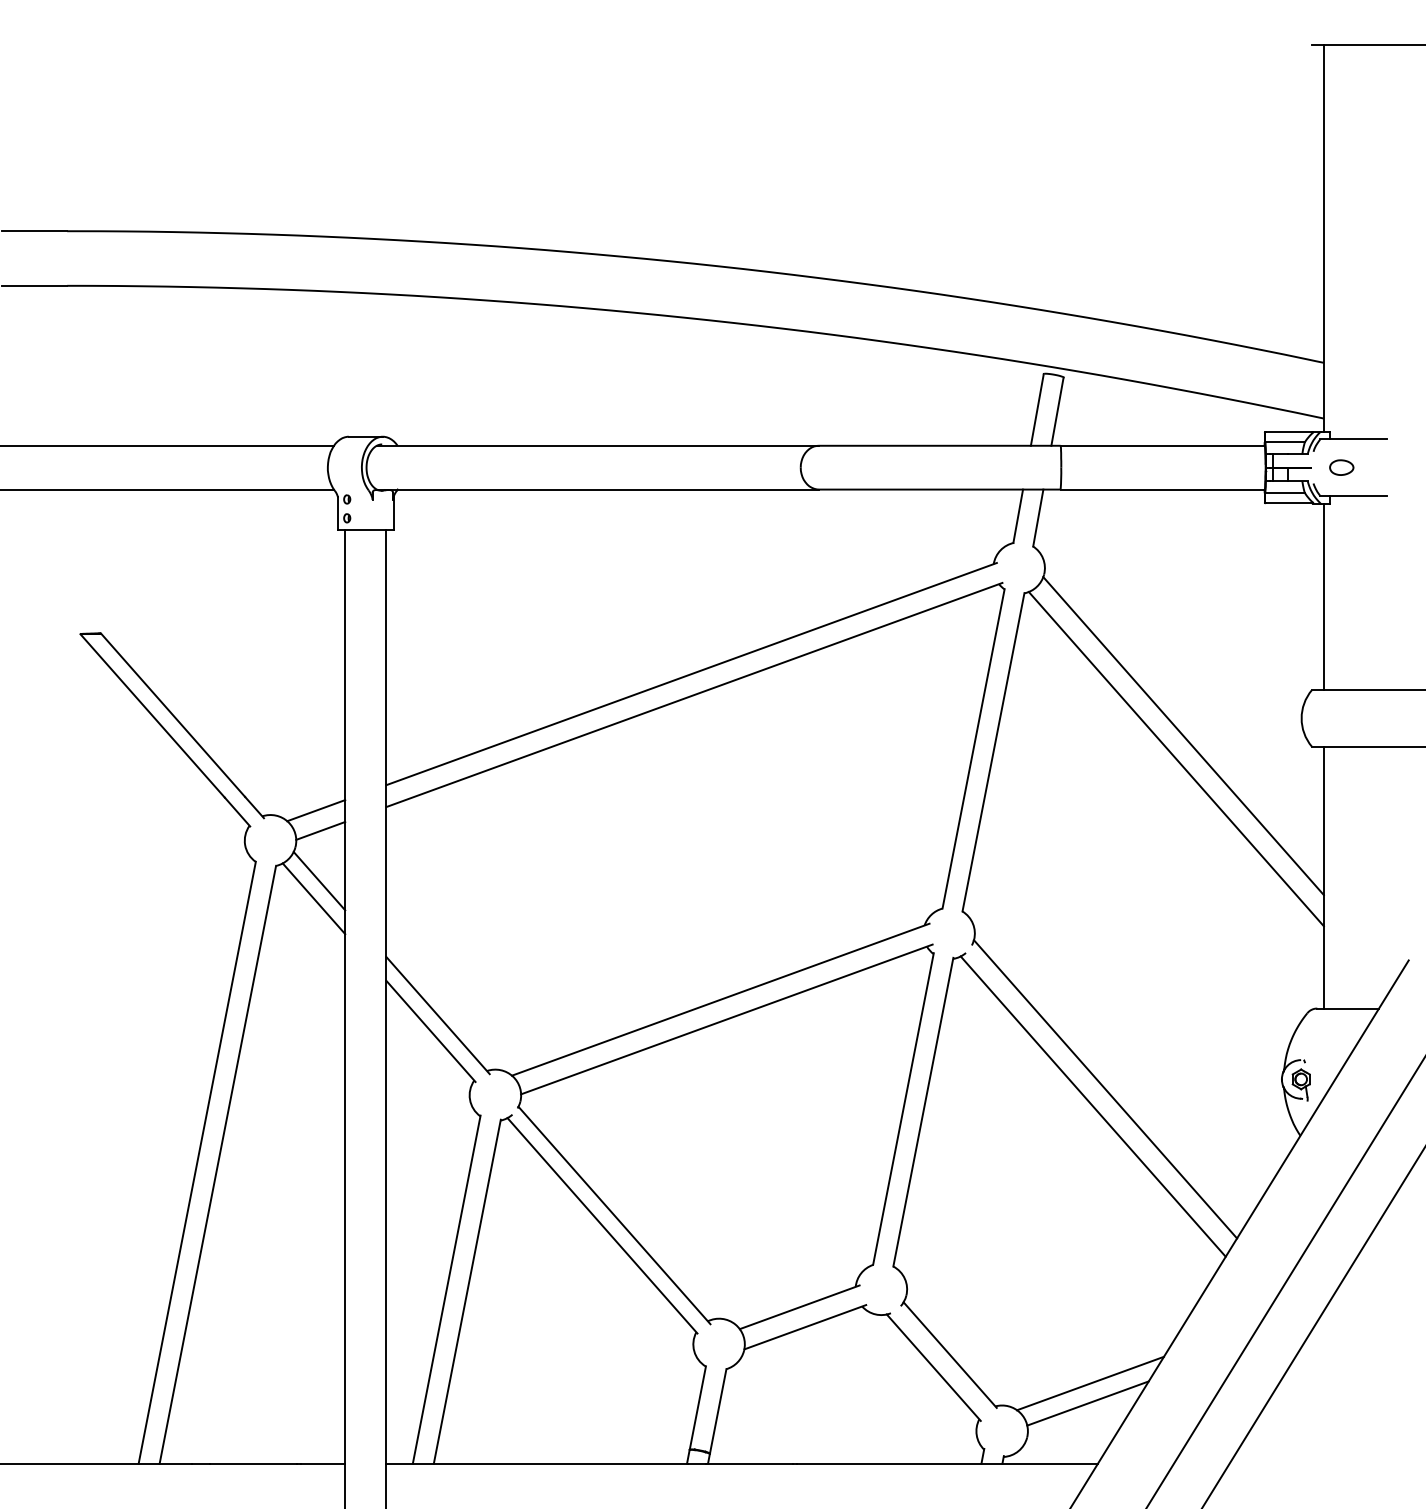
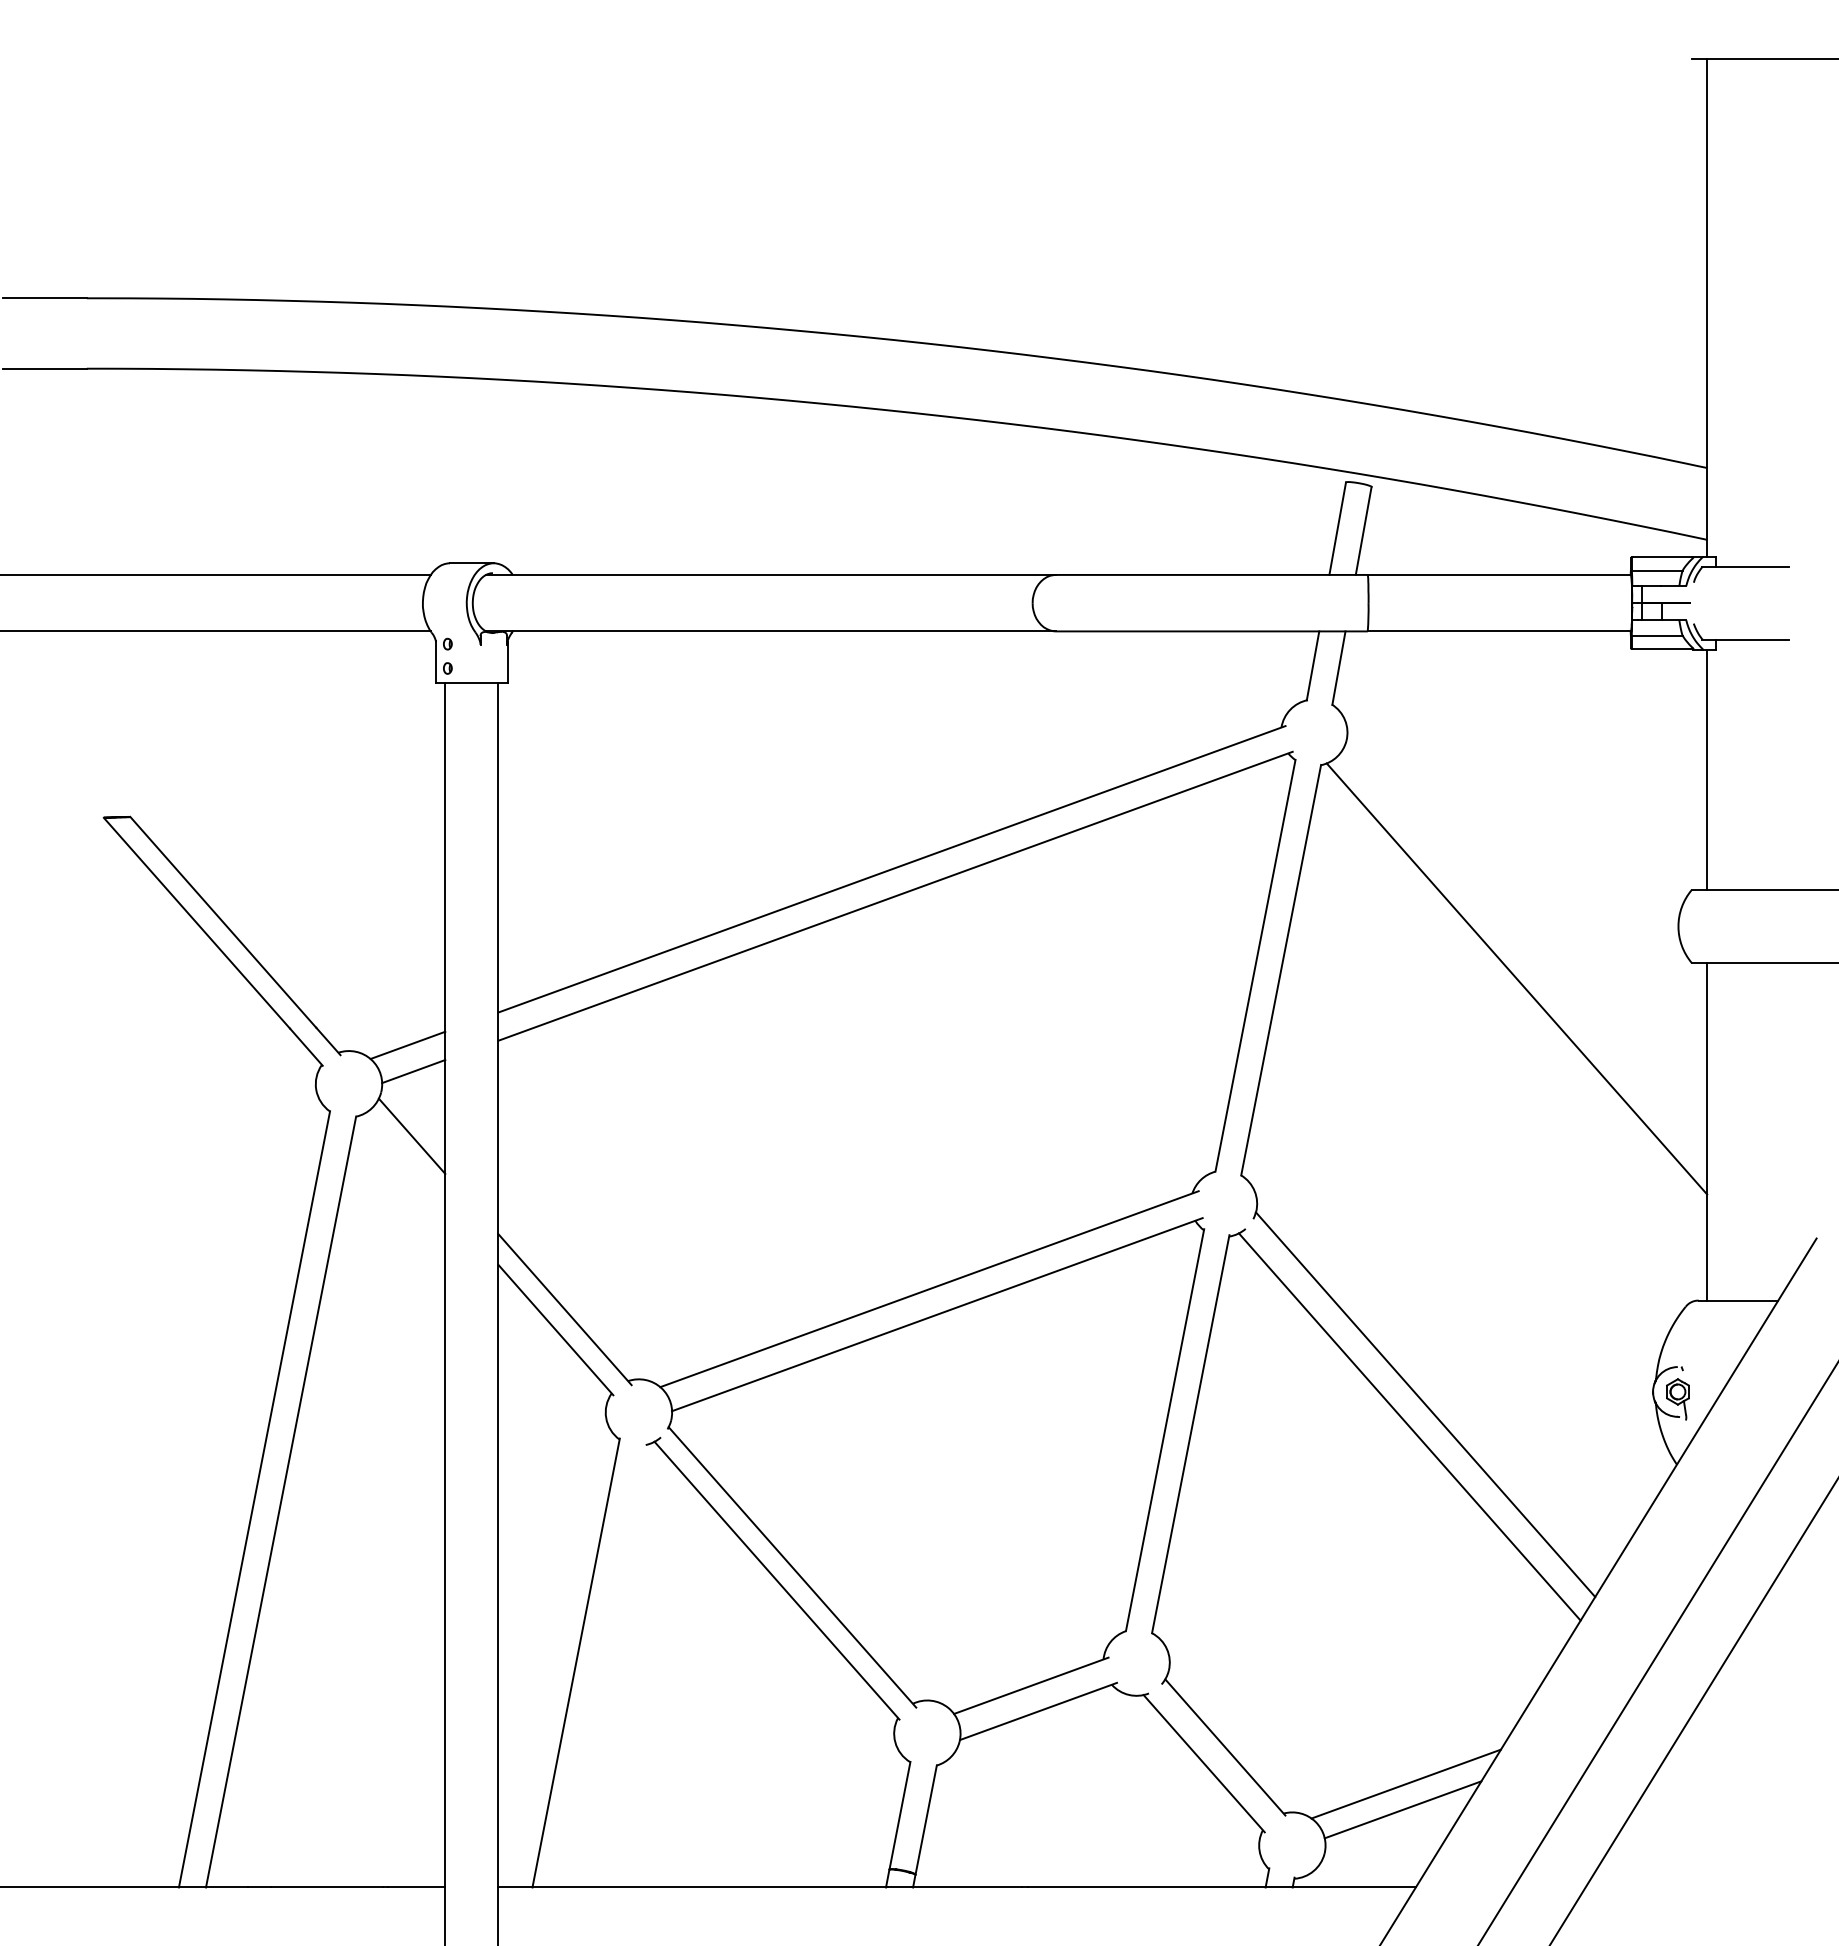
part: (1341, 467) -> (1729, 602), removed
line: (1183, 736) -> (1526, 949), removed
line: (313, 898) -> (404, 1158), removed
line: (466, 1291) -> (601, 1665), removed

